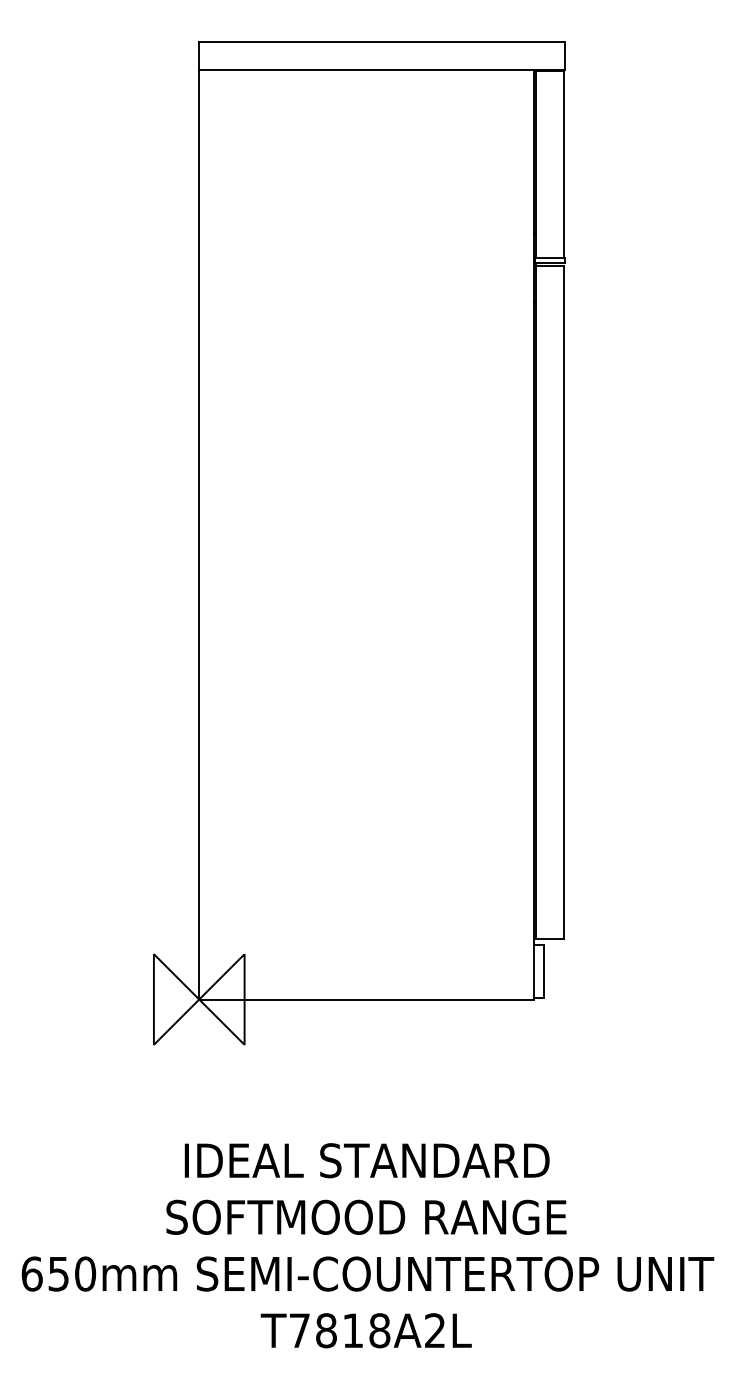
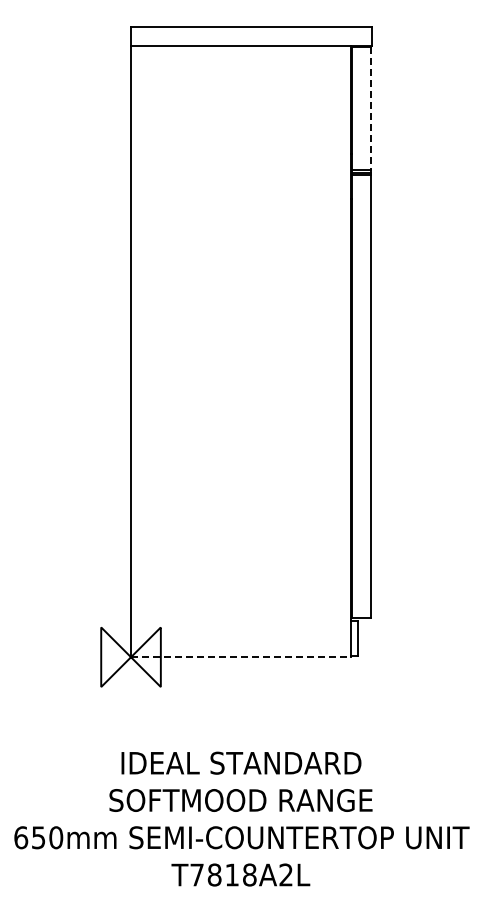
line: (564, 165) -> (371, 108), solid -> dashed
line: (365, 999) -> (240, 657), solid -> dashed

